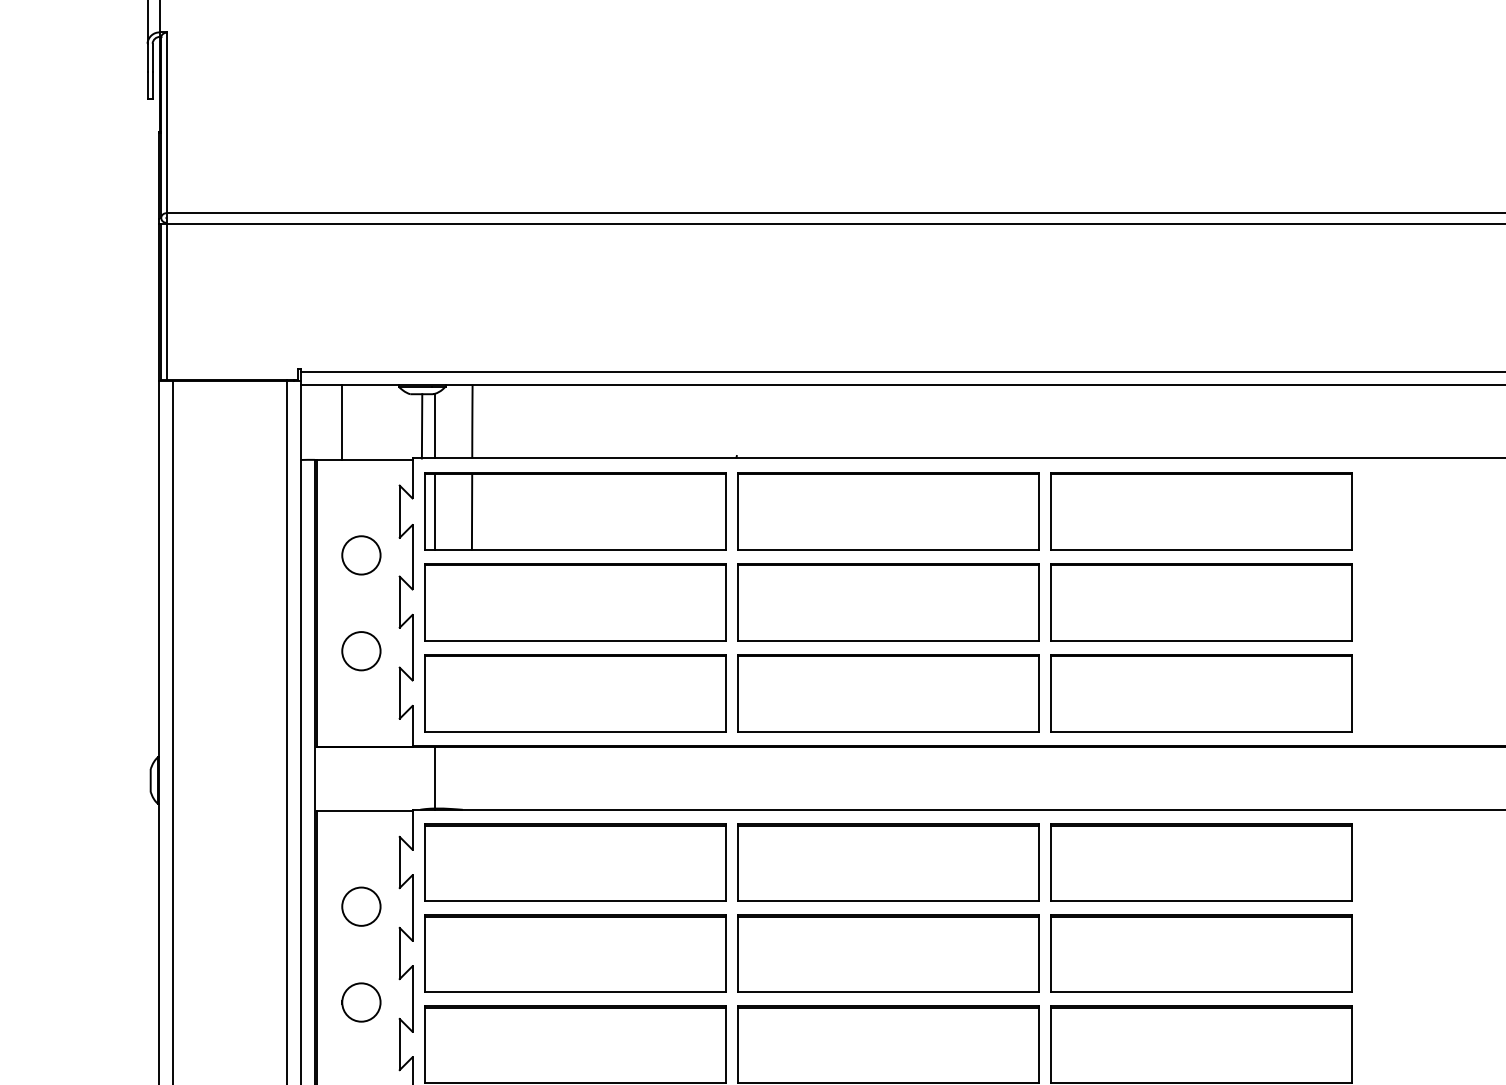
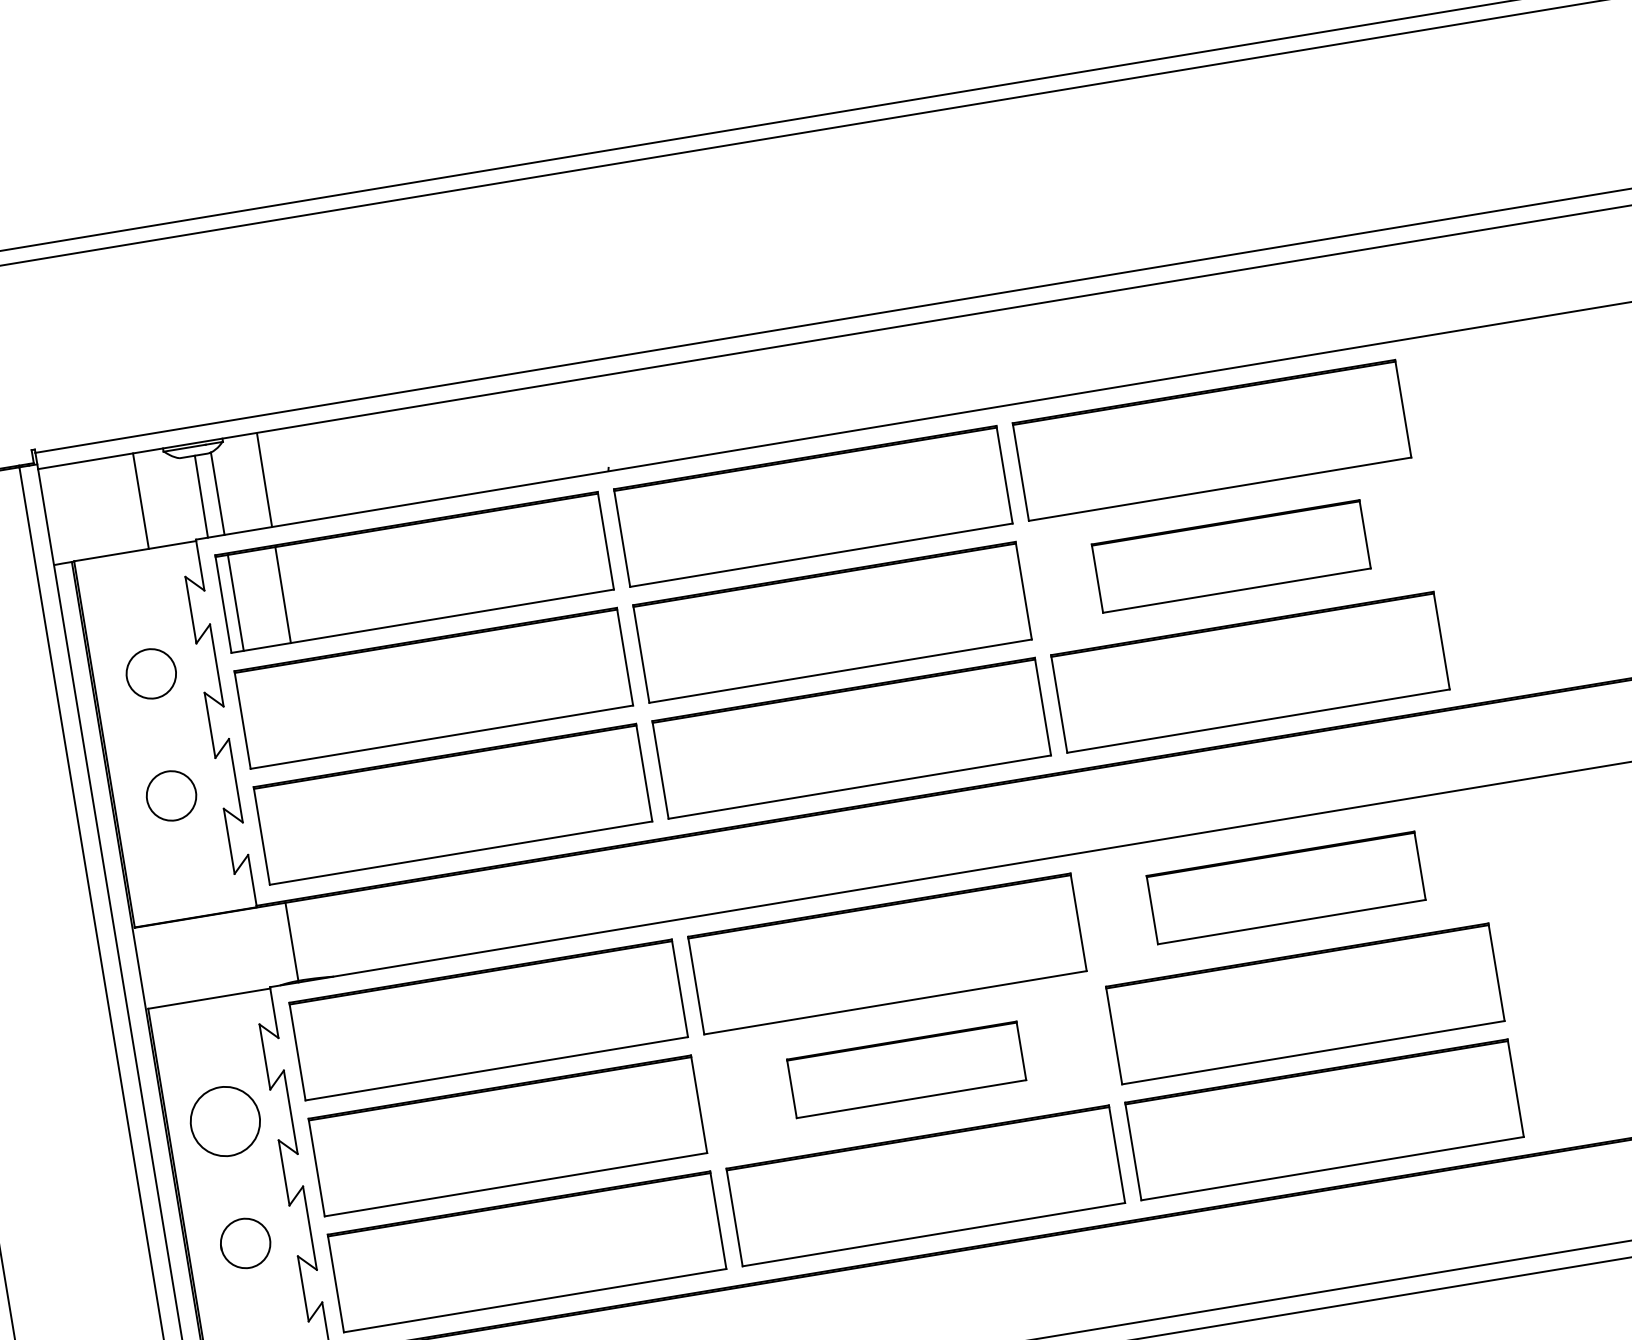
line: (342, 421) -> (141, 500), moved
part: (1201, 602) -> (1231, 556), size x0.7
part: (1201, 862) -> (1286, 887), size x0.7
circle: (361, 906) -> (225, 1121), size x1.4
part: (888, 953) -> (906, 1069), size x0.6

